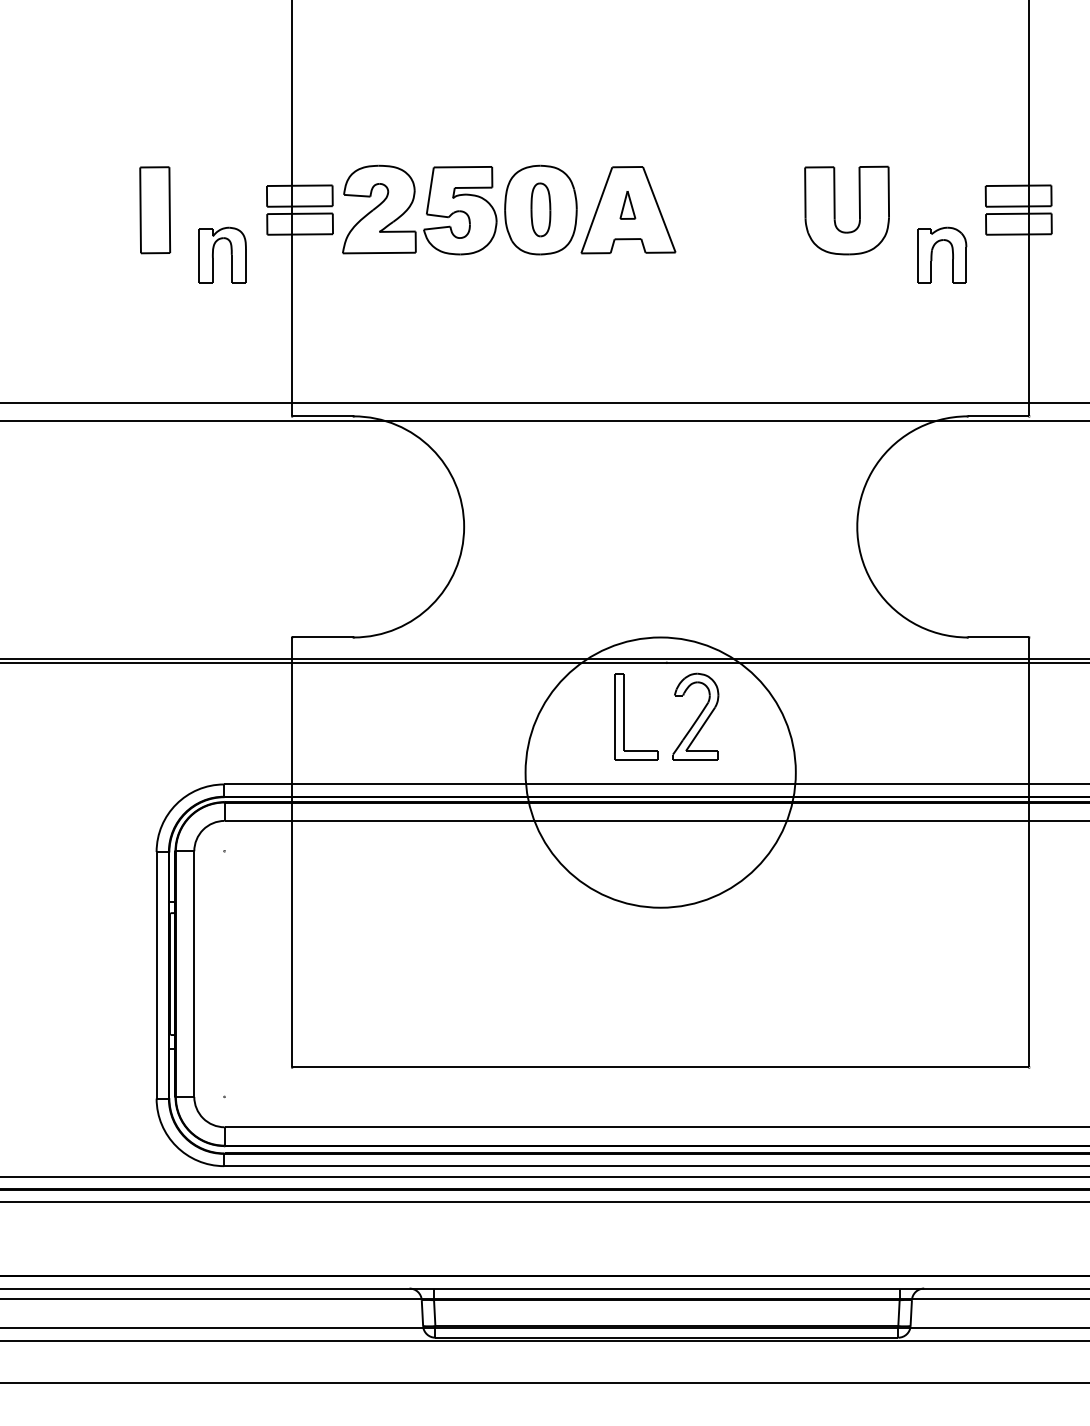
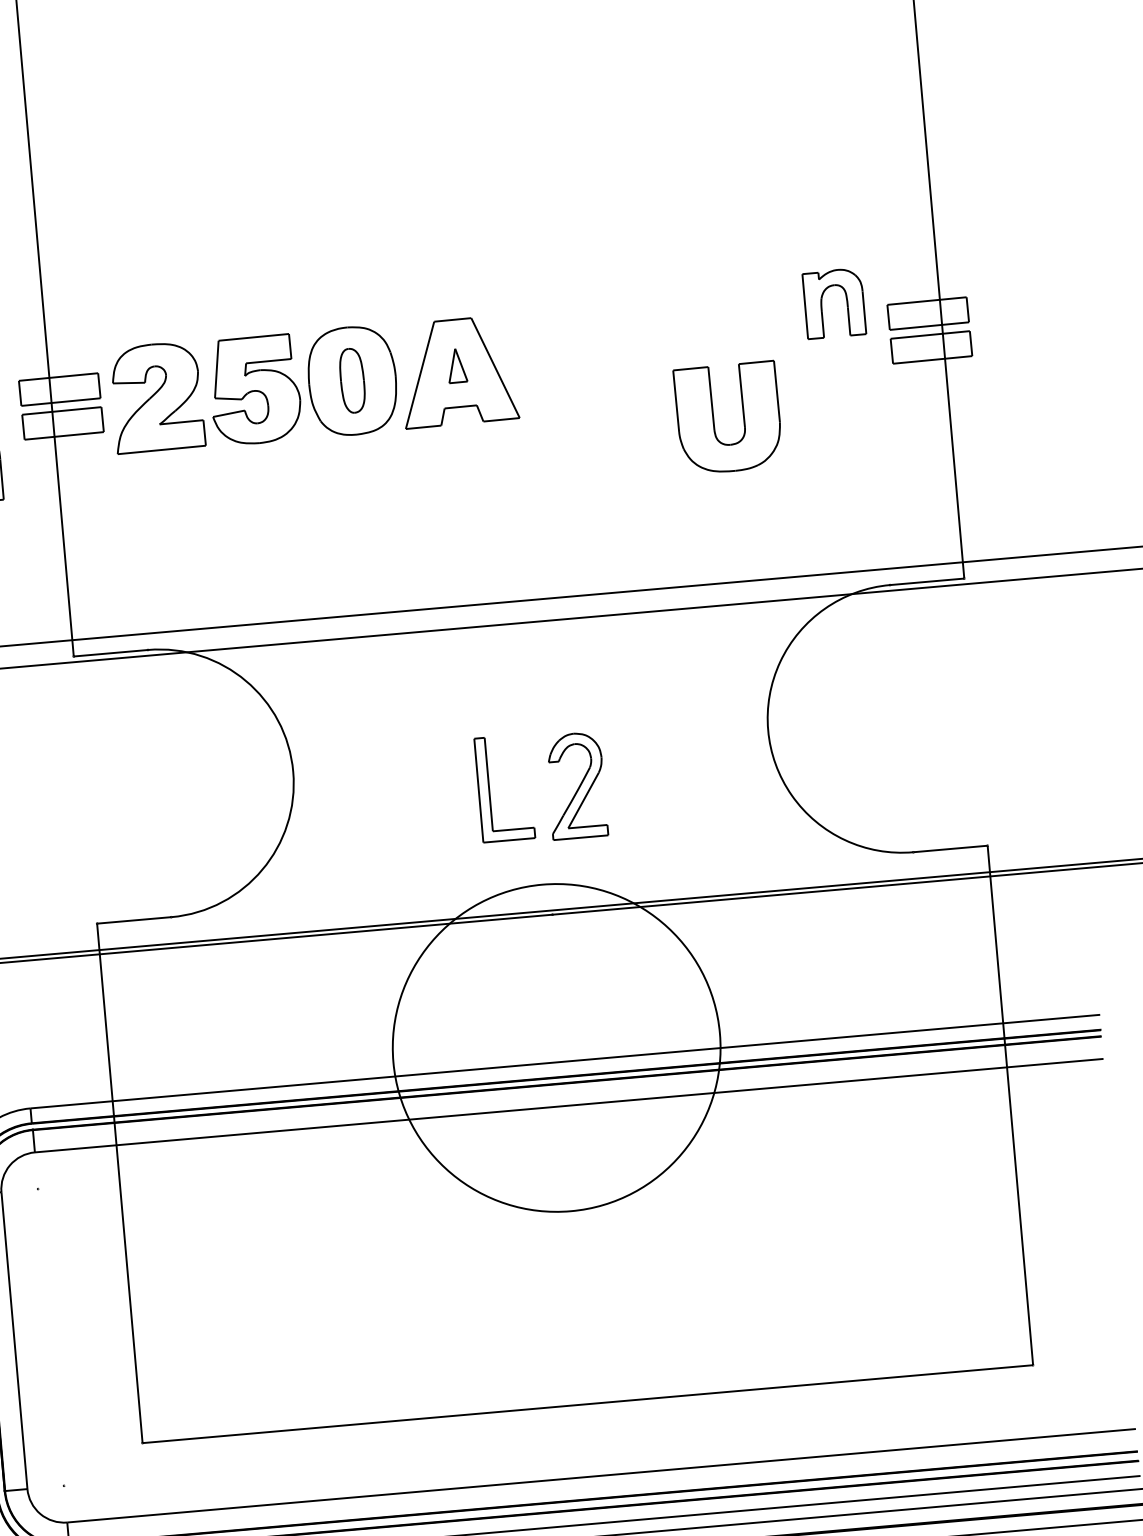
part: (835, 210) -> (714, 419), moved
part: (951, 250) -> (844, 296), moved
part: (624, 716) -> (489, 789), moved
part: (695, 716) -> (576, 785), moved

